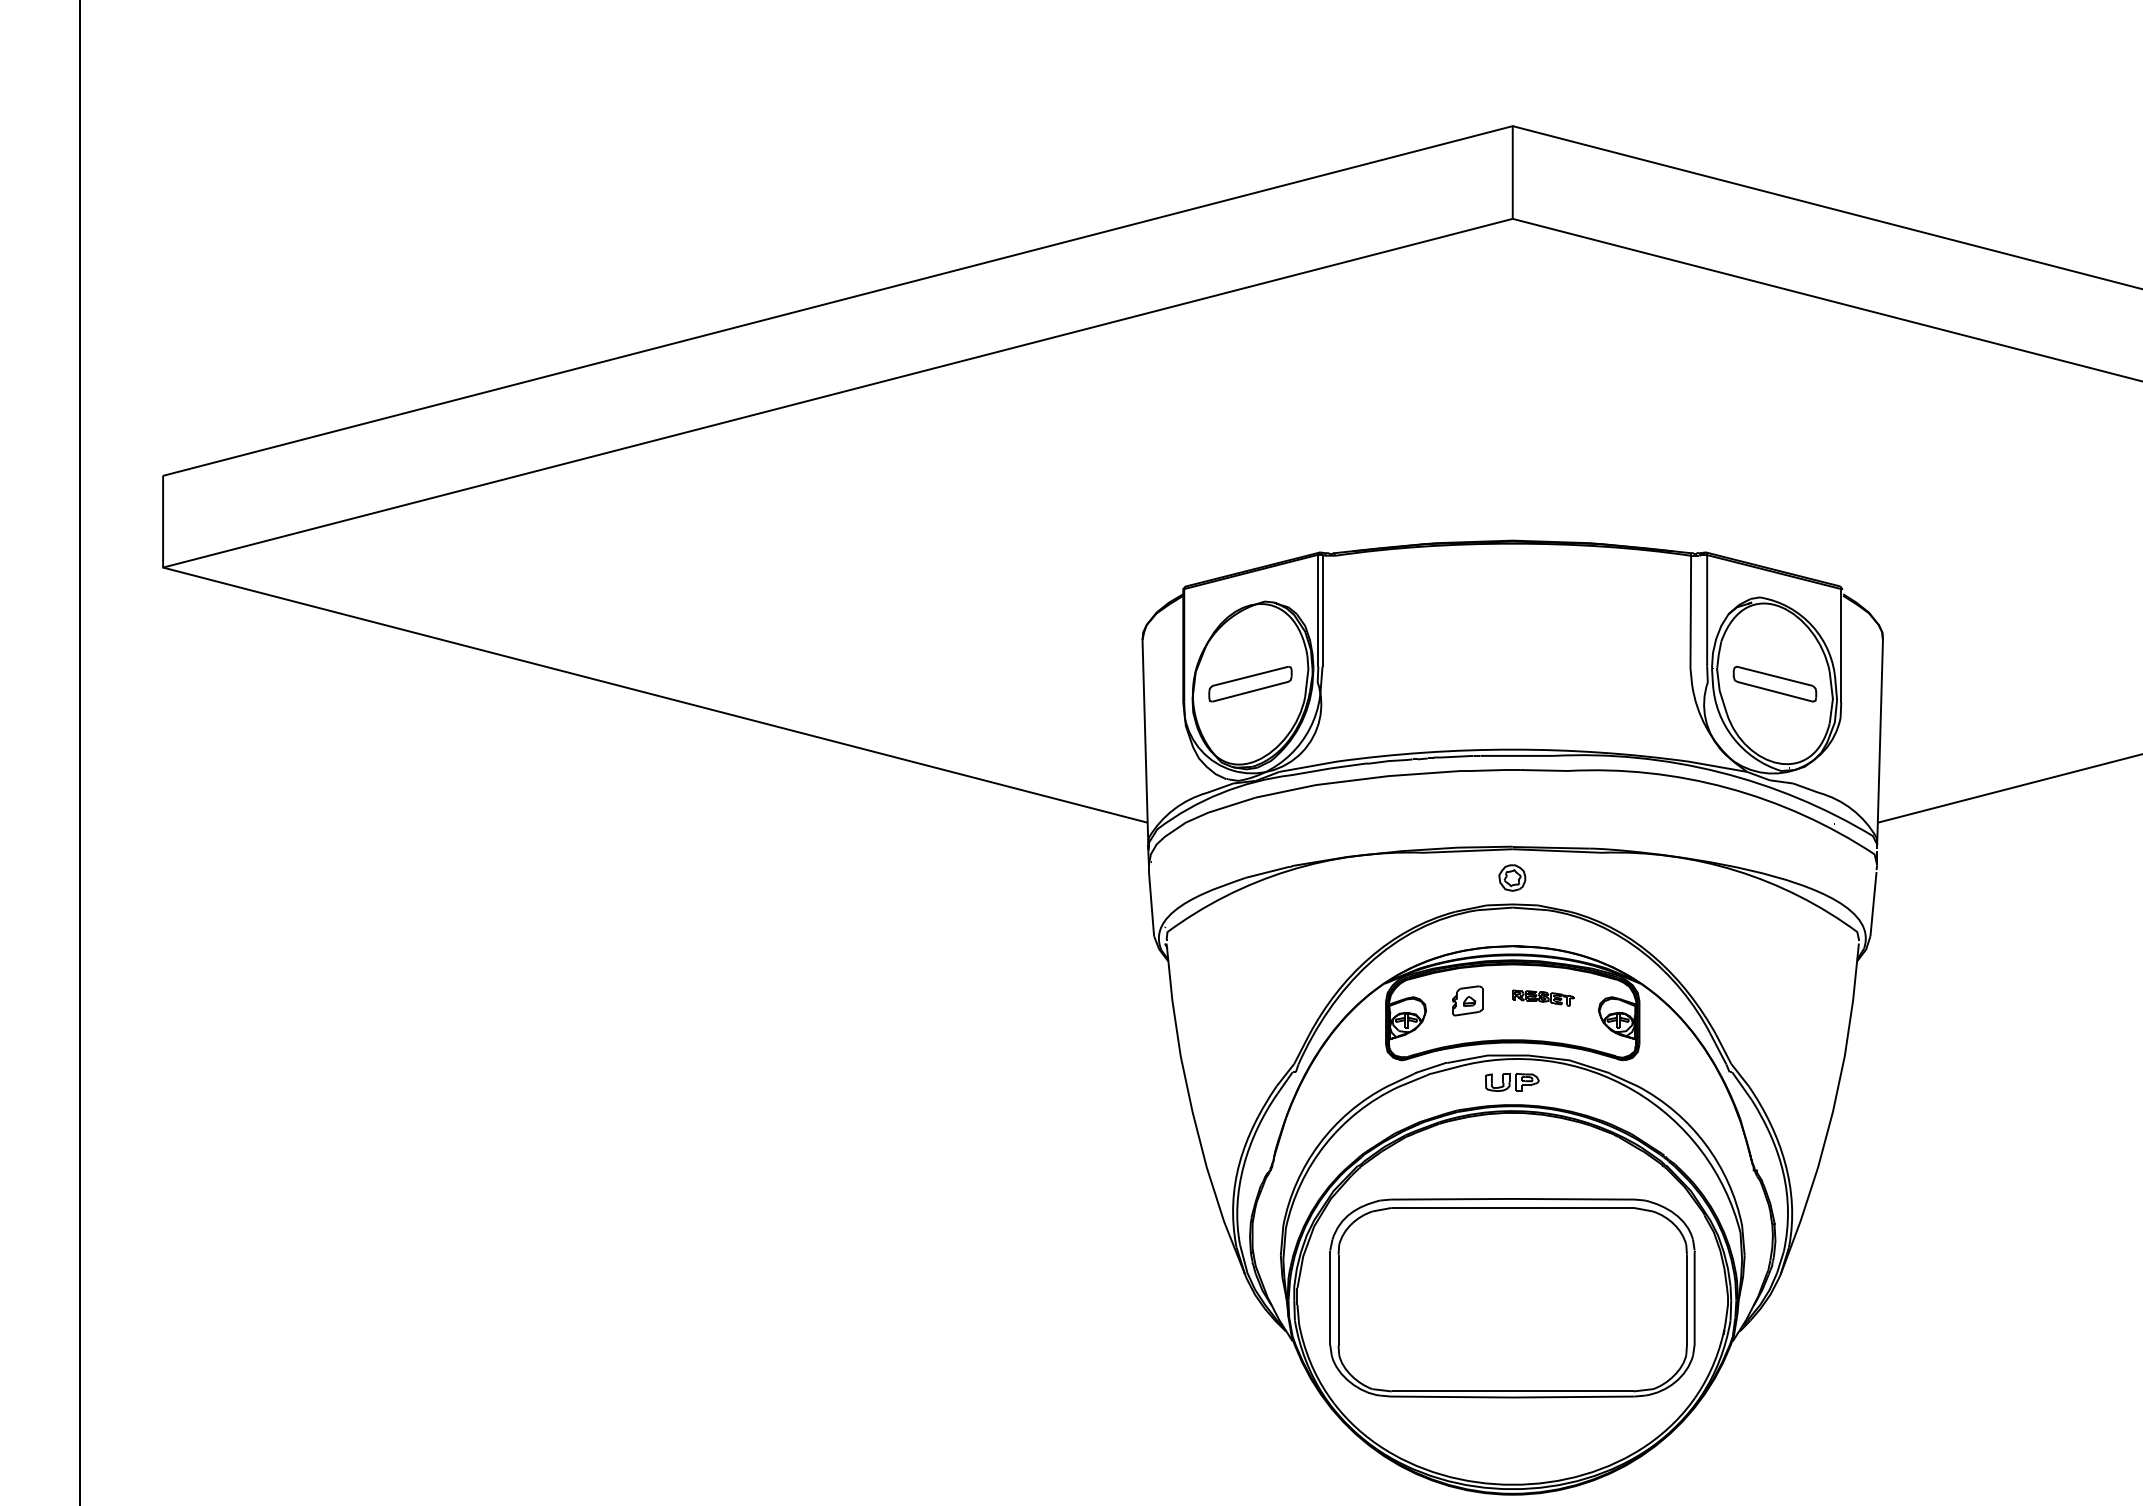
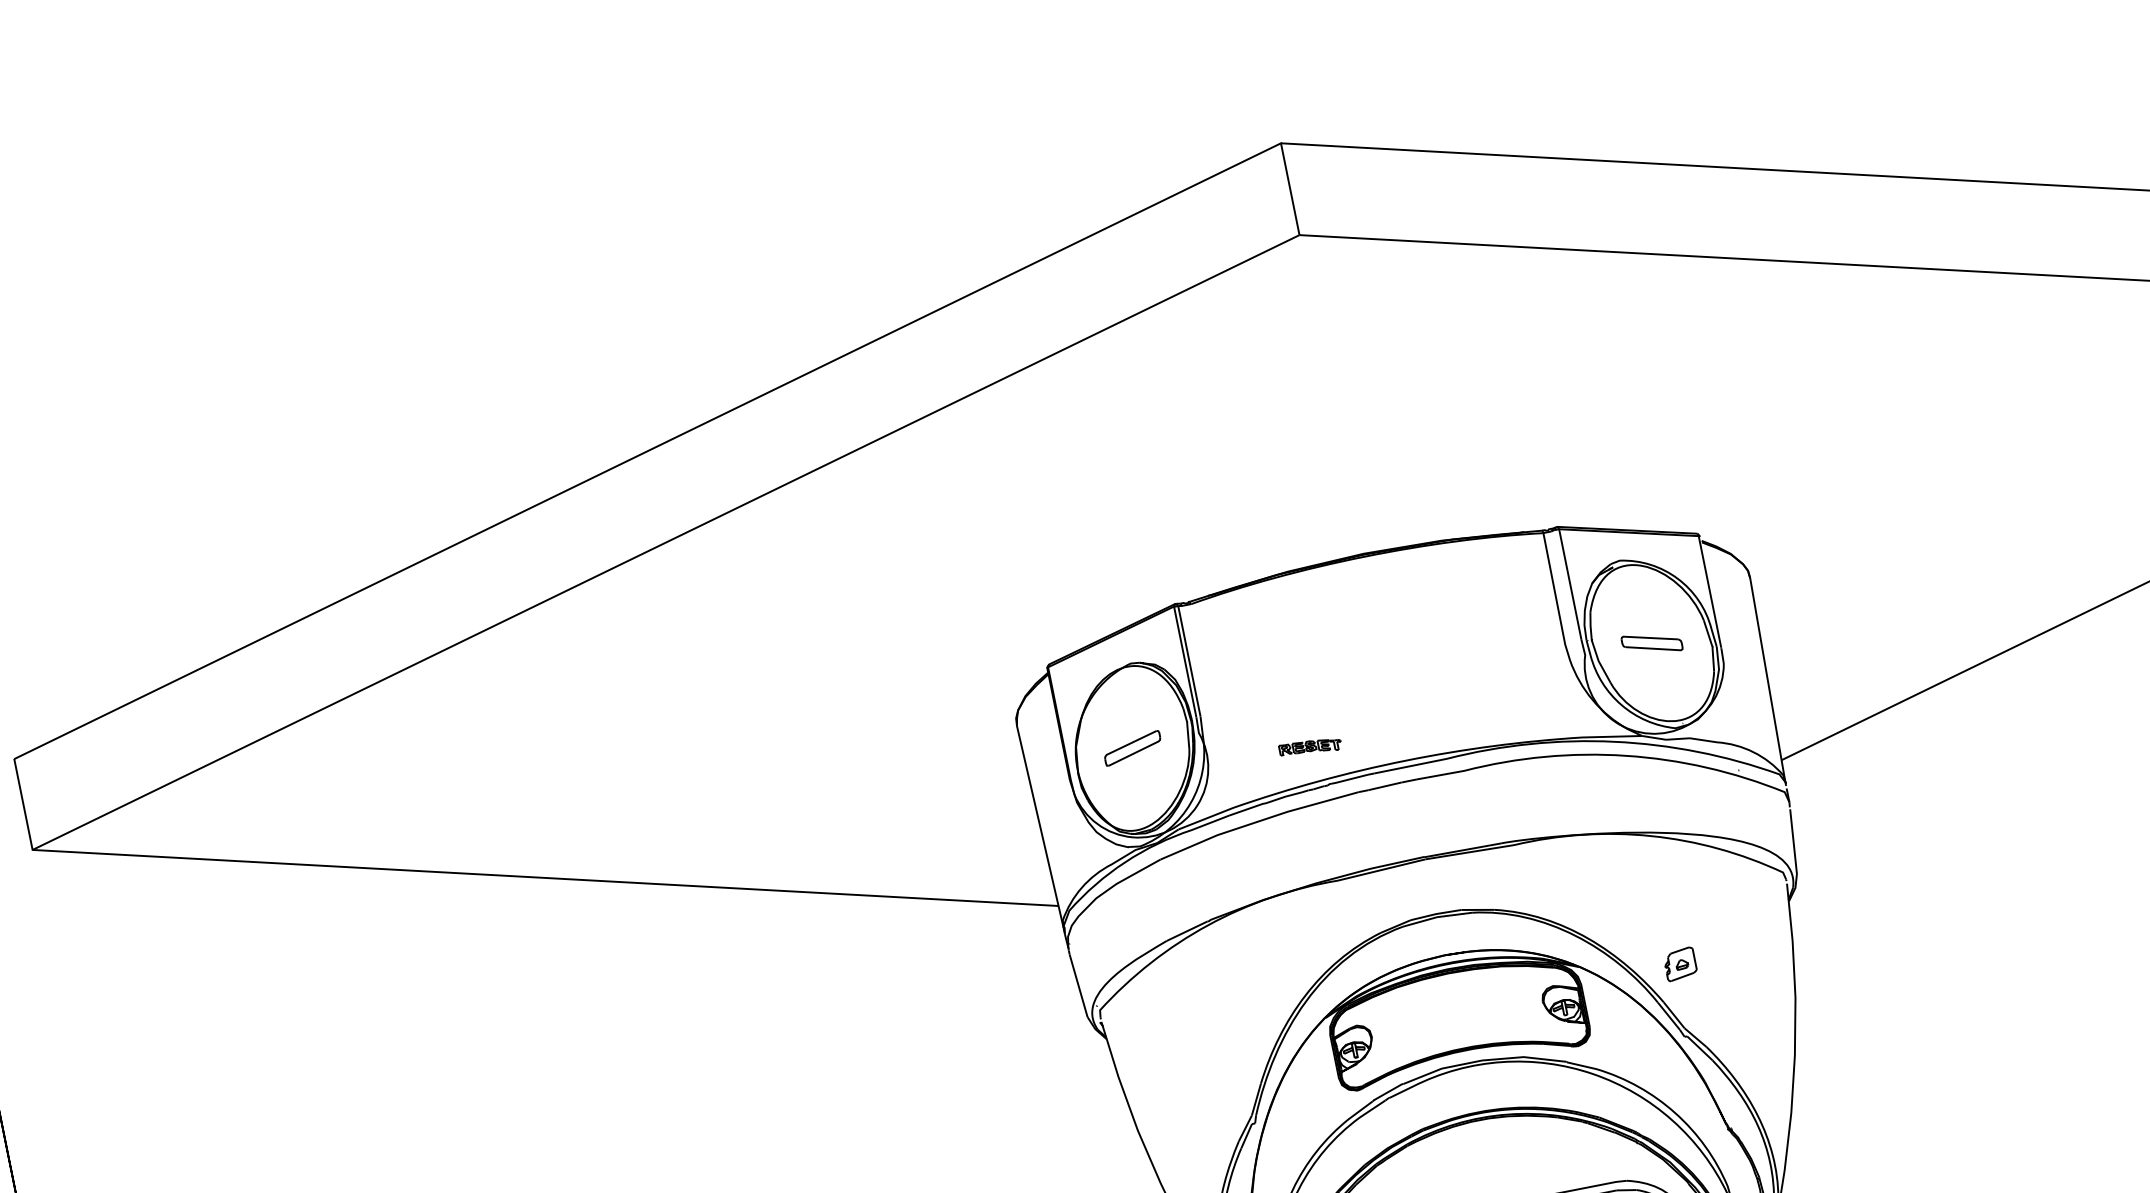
part: (1774, 683) -> (1651, 642), size x0.7
part: (1250, 684) -> (1132, 748), size x0.7
part: (1512, 877) -> (1430, 887), removed
part: (1543, 997) -> (1310, 746), moved
part: (1467, 1000) -> (1680, 963), moved
part: (1512, 1082) -> (1471, 1090), removed

